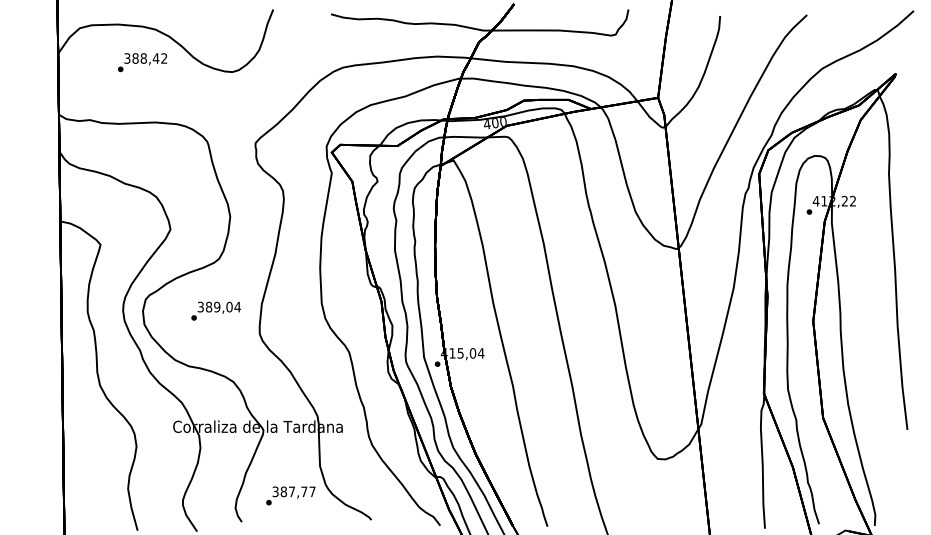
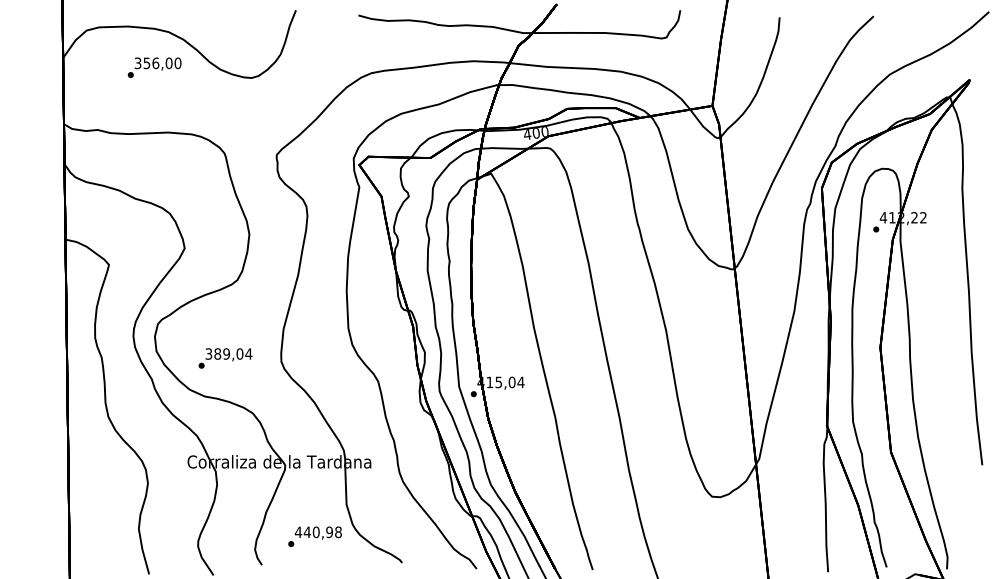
text: (149, 58) -> (161, 63), 388,42 -> 356,00
text: (216, 310) -> (225, 357), moved
text: (293, 491) -> (317, 531), 387,77 -> 440,98

